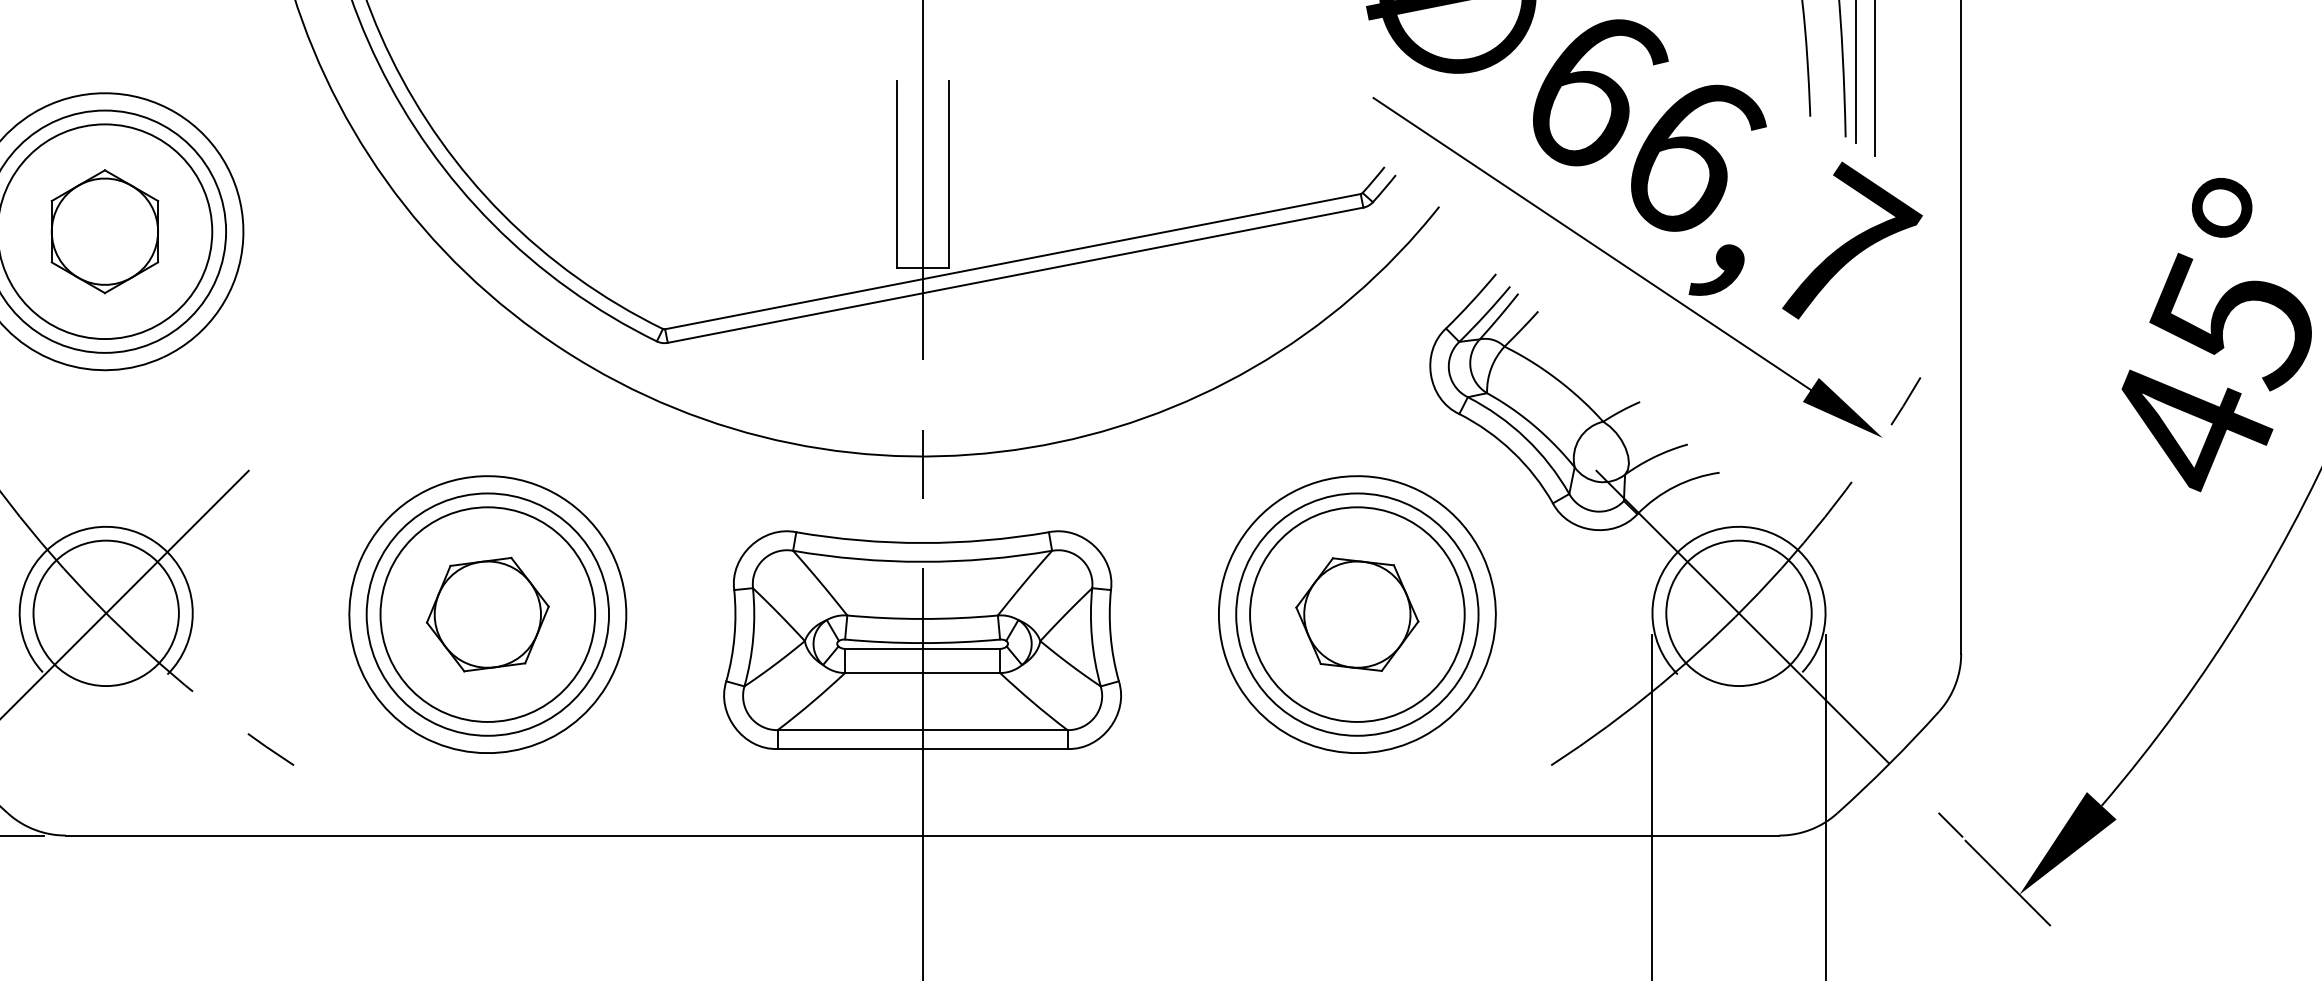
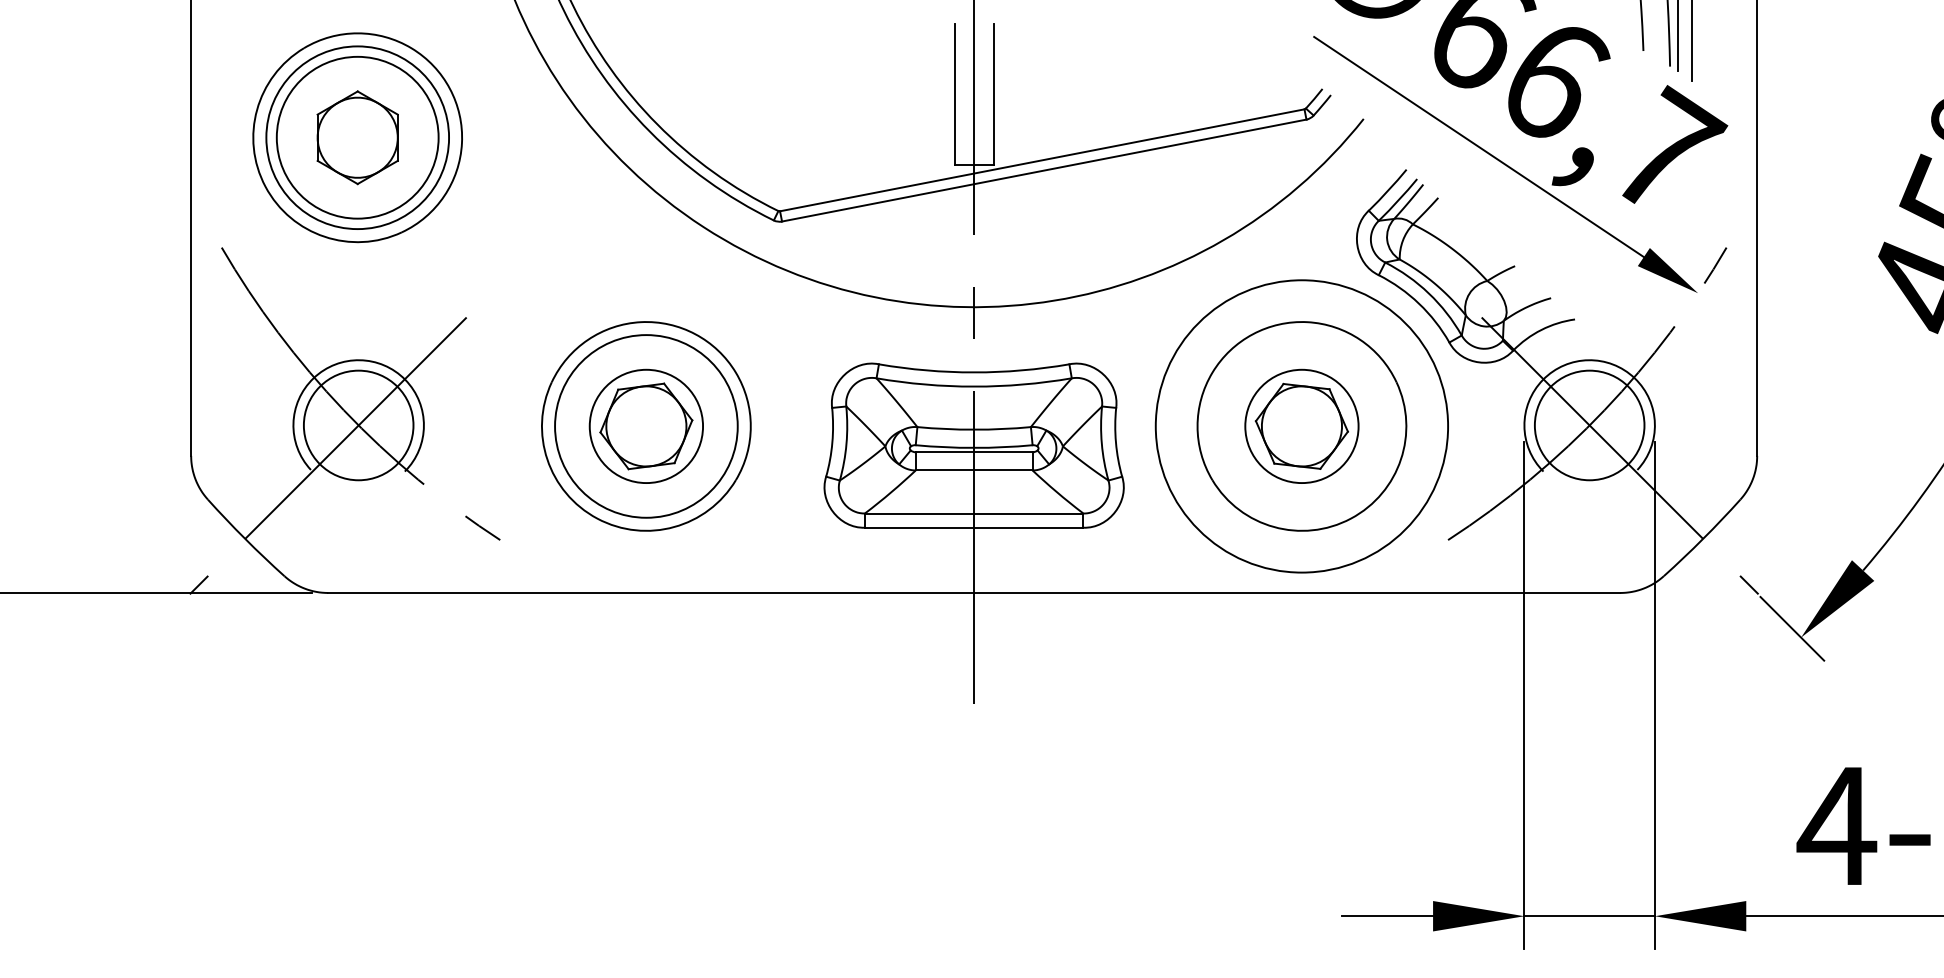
circle: (487, 614) -> (646, 426), size x0.7
circle: (1356, 614) -> (1301, 426), size x0.7
circle: (1356, 614) -> (1301, 426), size x1.6

